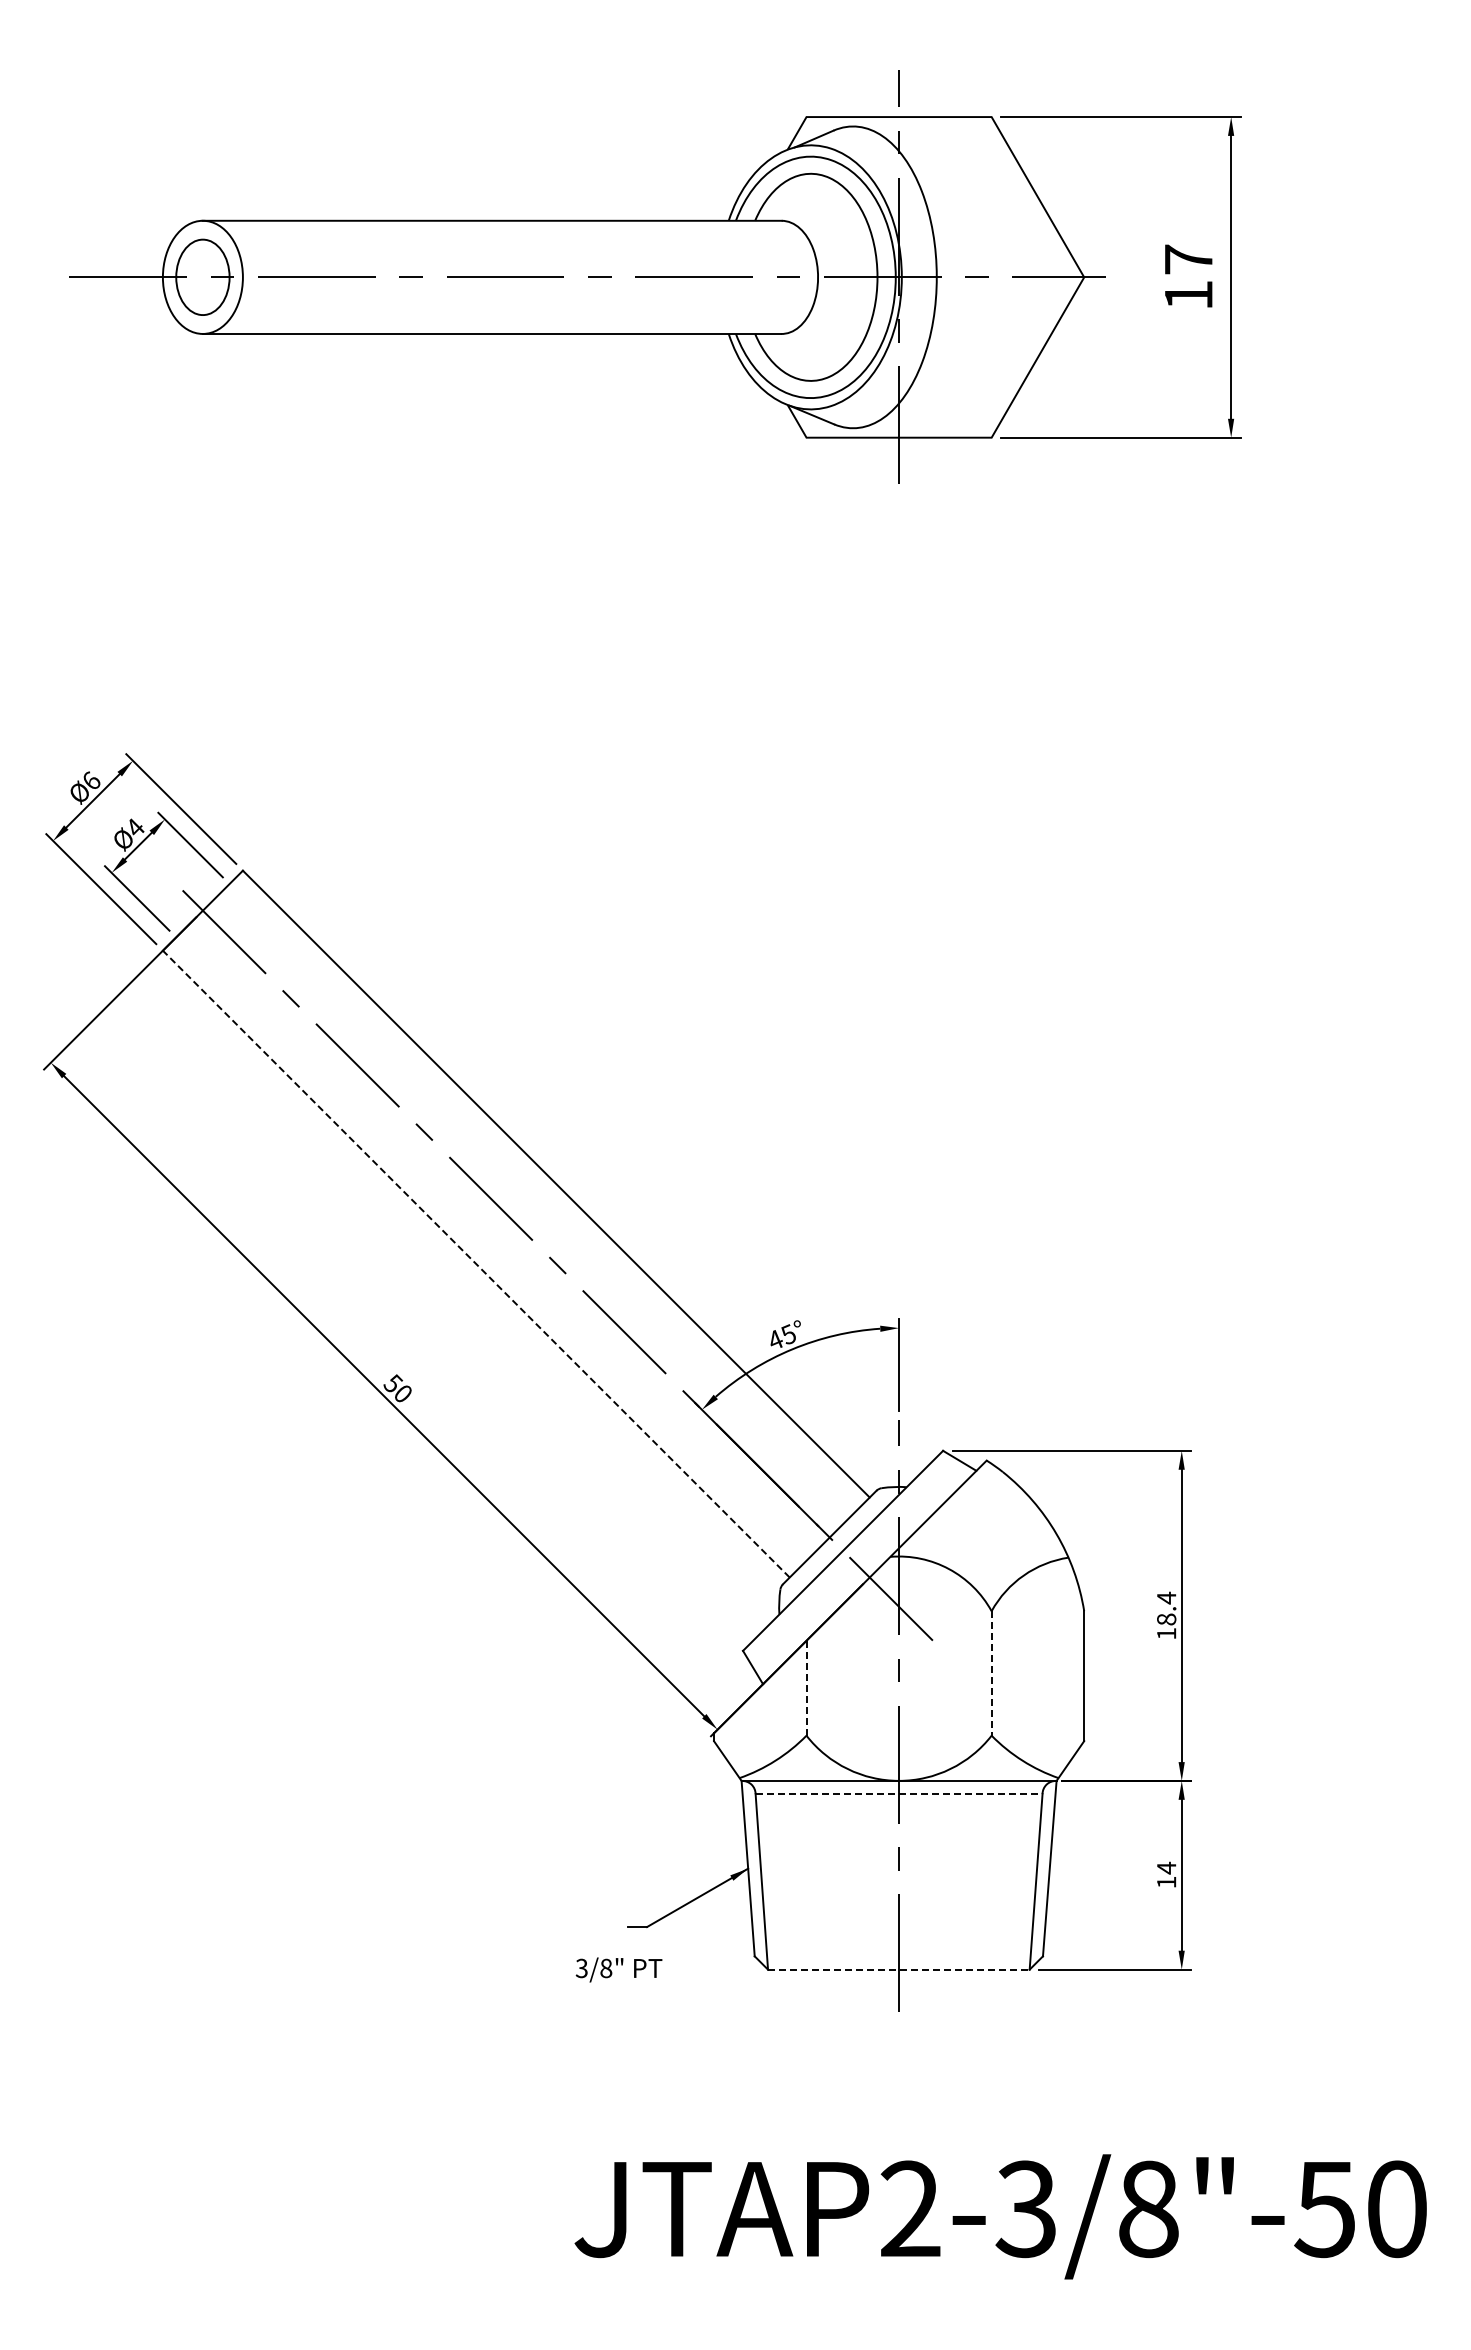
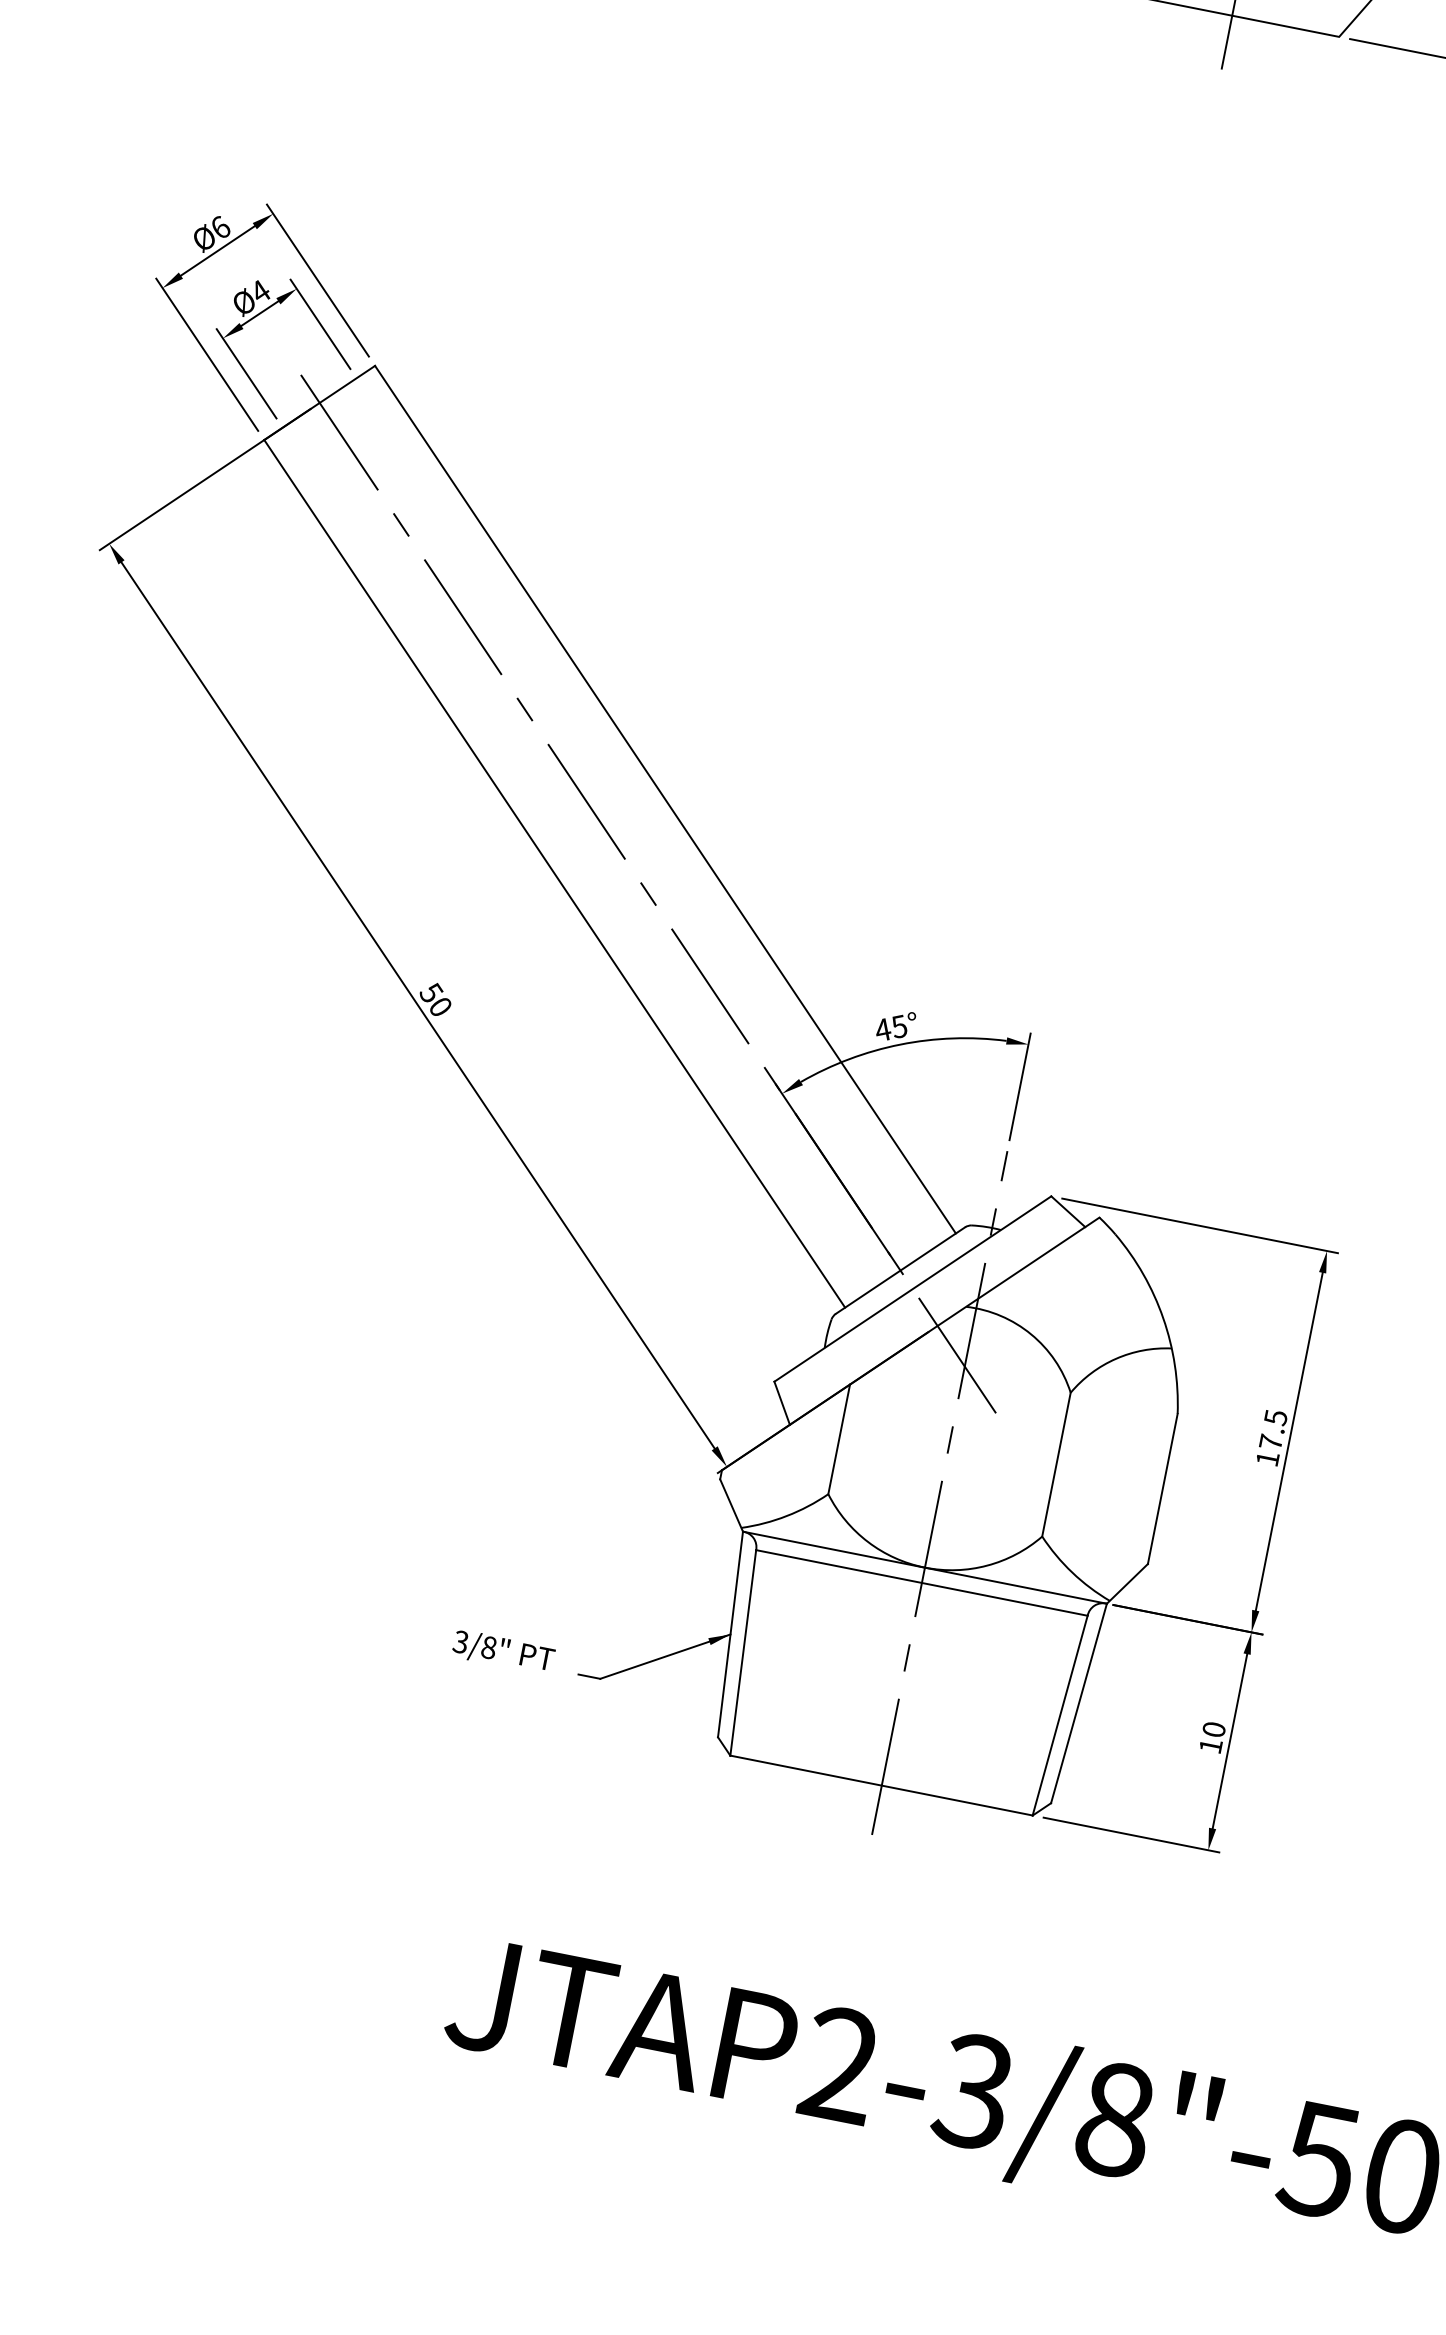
line: (475, 1263) -> (553, 872), dashed -> solid
text: (1166, 1608) -> (1273, 1429), 18.4 -> 17.5
line: (991, 1673) -> (1056, 1464), dashed -> solid
line: (806, 1688) -> (839, 1439), dashed -> solid
line: (899, 1794) -> (922, 1583), dashed -> solid
text: (1166, 1867) -> (1214, 1728), 14 -> 10
text: (618, 1969) -> (502, 1651), moved
line: (898, 1969) -> (881, 1785), dashed -> solid

